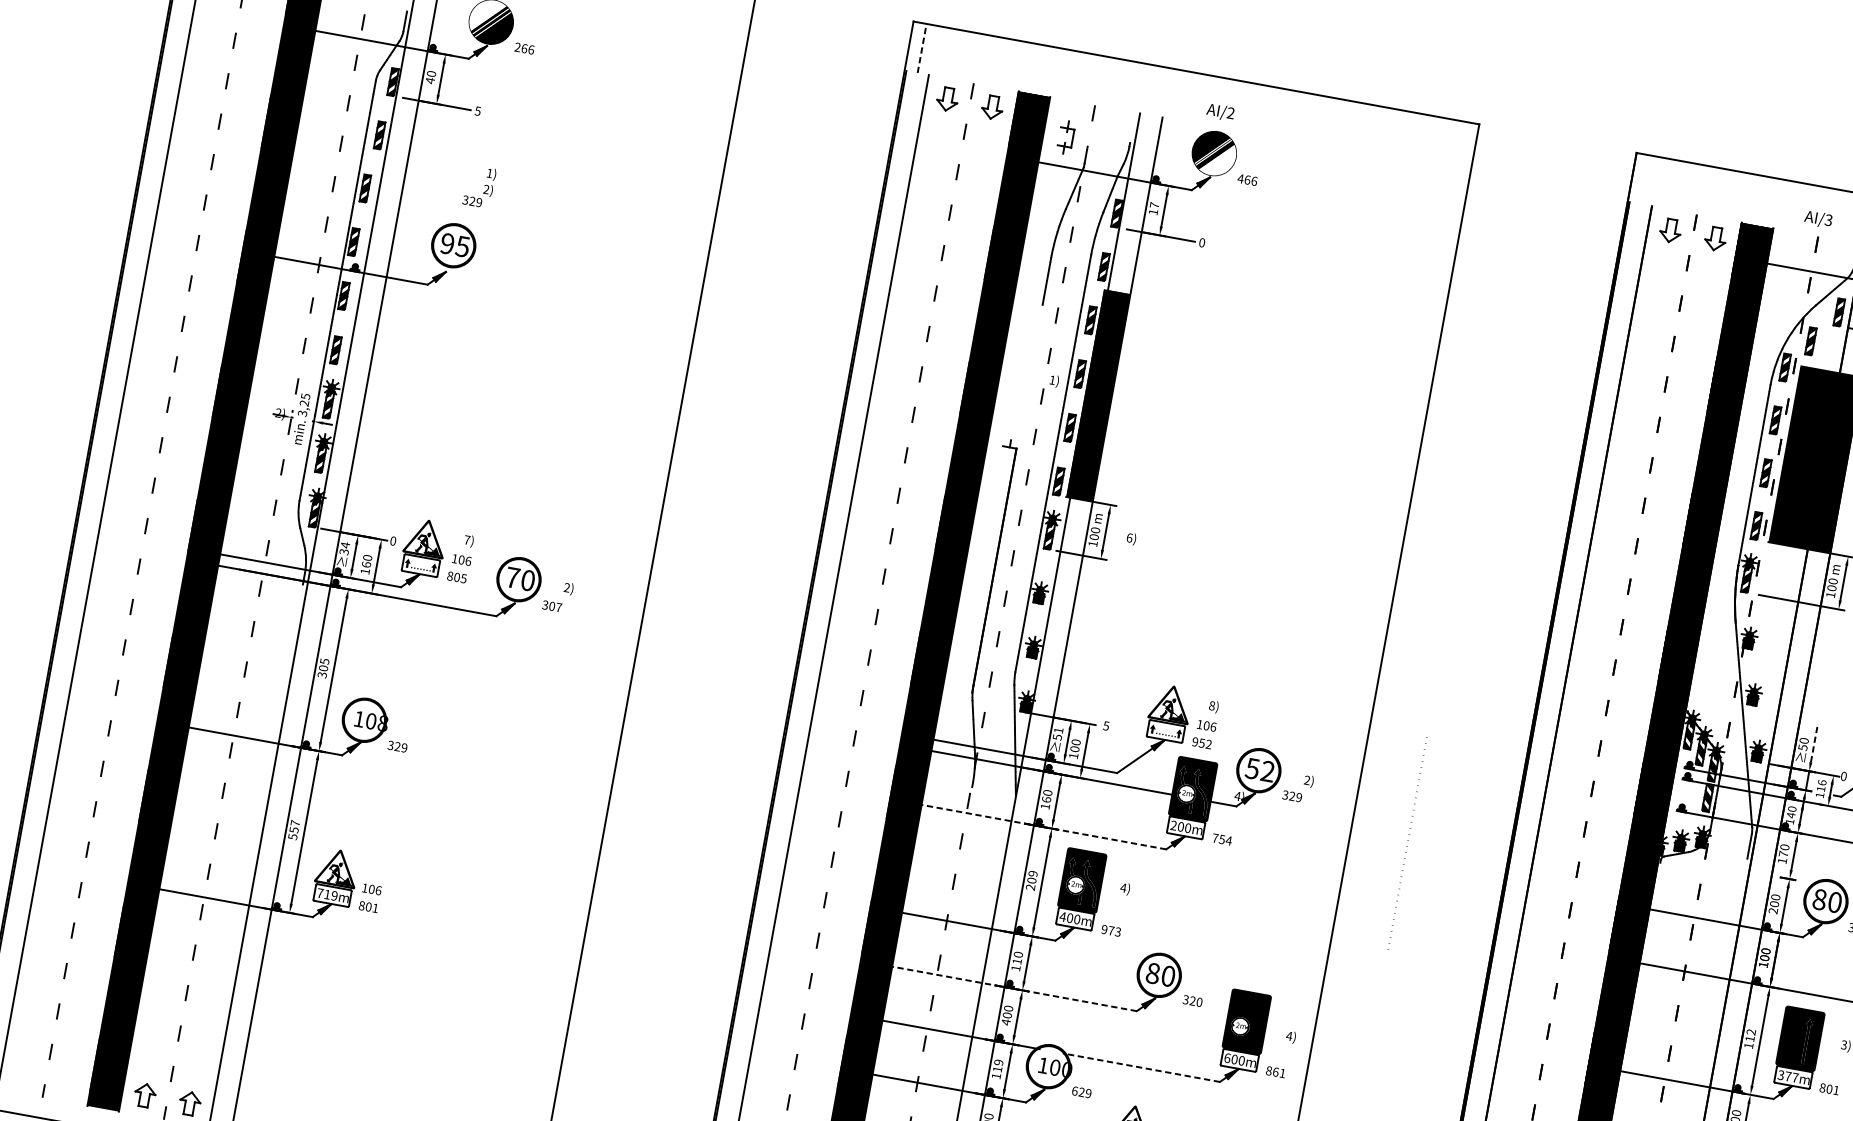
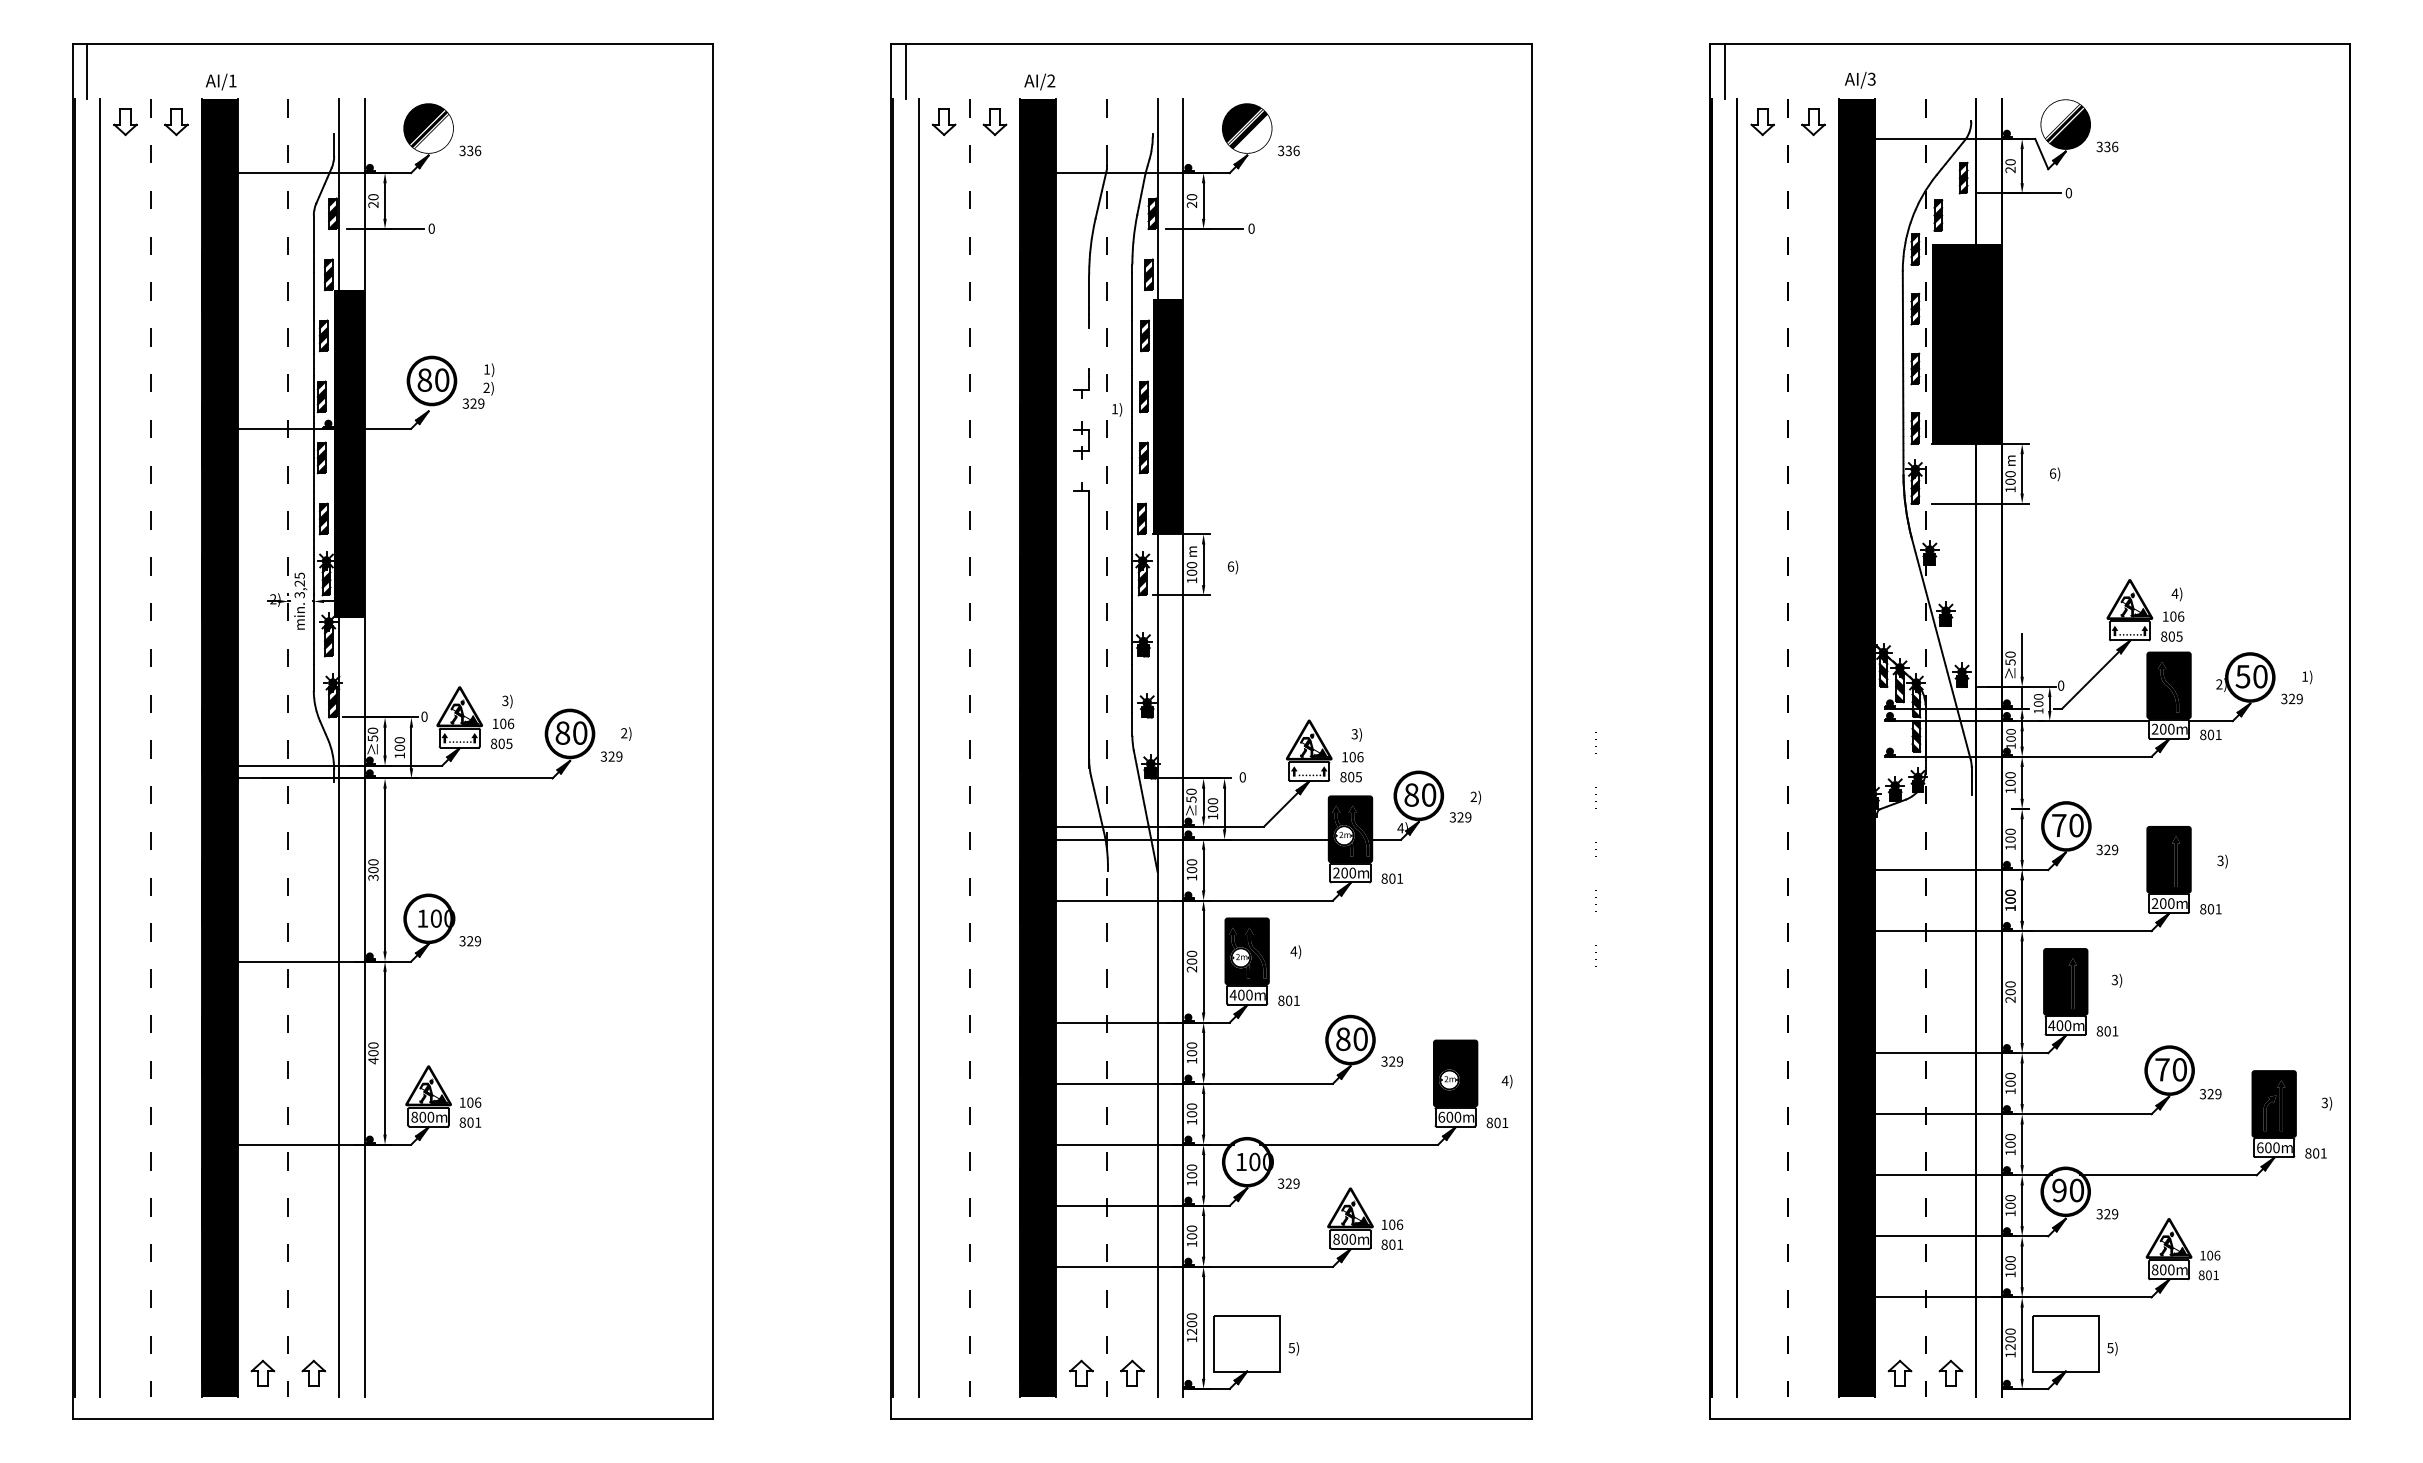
text: (521, 47) -> (466, 150), 266 -> 336
line: (921, 48) -> (905, 71), dashed -> solid
text: (430, 80) -> (373, 204), 40 -> 20
text: (477, 110) -> (431, 228), 5 -> 0
text: (1220, 111) -> (1039, 81), moved
part: (1066, 137) -> (1081, 440), moved
text: (1243, 178) -> (1284, 150), 466 -> 336
line: (1645, 179) -> (1724, 71), added
text: (479, 186) -> (478, 385), moved
text: (1153, 209) -> (1191, 201), 17 -> 20
text: (1817, 219) -> (1859, 80), moved
text: (455, 244) -> (433, 379), 95 -> 80
fill: (368, 297) -> (348, 454), added
part: (1027, 352) -> (1081, 383), added
text: (467, 539) -> (505, 700), 7) -> 3)
text: (344, 548) -> (372, 734), 34 -> 50
text: (366, 564) -> (399, 747), 160 -> 100
text: (512, 577) -> (562, 732), 70 -> 80
text: (555, 606) -> (615, 756), 307 -> 329
text: (324, 661) -> (373, 862), 305 -> 300
text: (1211, 706) -> (1354, 734), 8) -> 3)
text: (382, 723) -> (449, 918), 108 -> 100
text: (1106, 726) -> (1242, 777), 5 -> 0
text: (1058, 730) -> (1191, 791), 51 -> 50
line: (1814, 742) -> (2022, 654), dashed -> solid
text: (1201, 743) -> (1350, 777), 952 -> 805
text: (1260, 769) -> (1420, 794), 52 -> 80
text: (1821, 785) -> (2038, 700), 116 -> 100
text: (1046, 799) -> (1191, 869), 160 -> 100
text: (1790, 814) -> (2010, 738), 140 -> 100
line: (1040, 826) -> (1190, 900), dashed -> solid
text: (294, 830) -> (373, 1053), 557 -> 400
text: (1222, 839) -> (1392, 878), 754 -> 801
text: (1783, 853) -> (2010, 782), 170 -> 100
text: (1033, 873) -> (1192, 953), 209 -> 200
text: (327, 893) -> (422, 1116), 719m -> 800m
text: (1820, 899) -> (2059, 825), 80 -> 70
text: (1773, 911) -> (2010, 847), 200 -> 100
text: (1110, 930) -> (1288, 1000), 973 -> 801
text: (1016, 961) -> (1191, 1053), 110 -> 100
line: (1010, 988) -> (1190, 1083), dashed -> solid
text: (1199, 1002) -> (1399, 1061), 320 -> 329
text: (1006, 1021) -> (1192, 1121), 400 -> 100
text: (1750, 1038) -> (2010, 991), 112 -> 200
text: (997, 1065) -> (1191, 1171), 119 -> 100
line: (1141, 1067) -> (1349, 1144), dashed -> solid
text: (1275, 1071) -> (1497, 1122), 861 -> 801
text: (1787, 1076) -> (2059, 1025), 377m -> 400m
text: (1075, 1090) -> (1281, 1183), 629 -> 329

